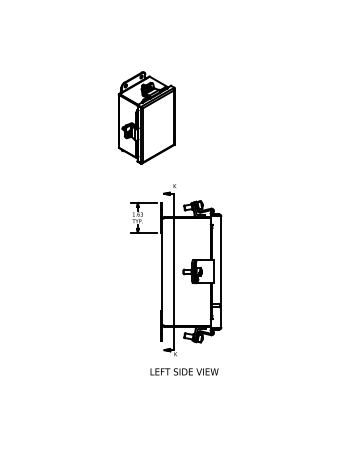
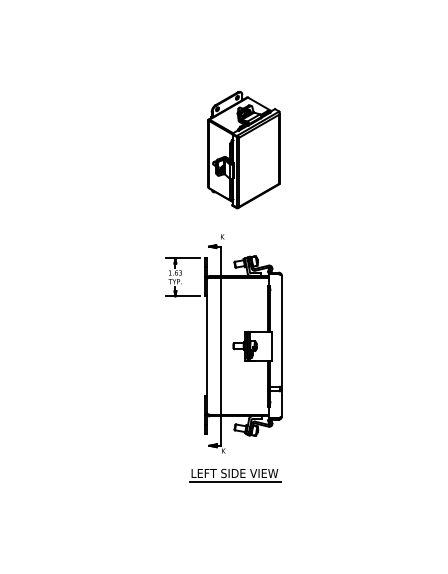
part: (146, 117) -> (243, 149), moved
line: (184, 378) -> (234, 481), added

